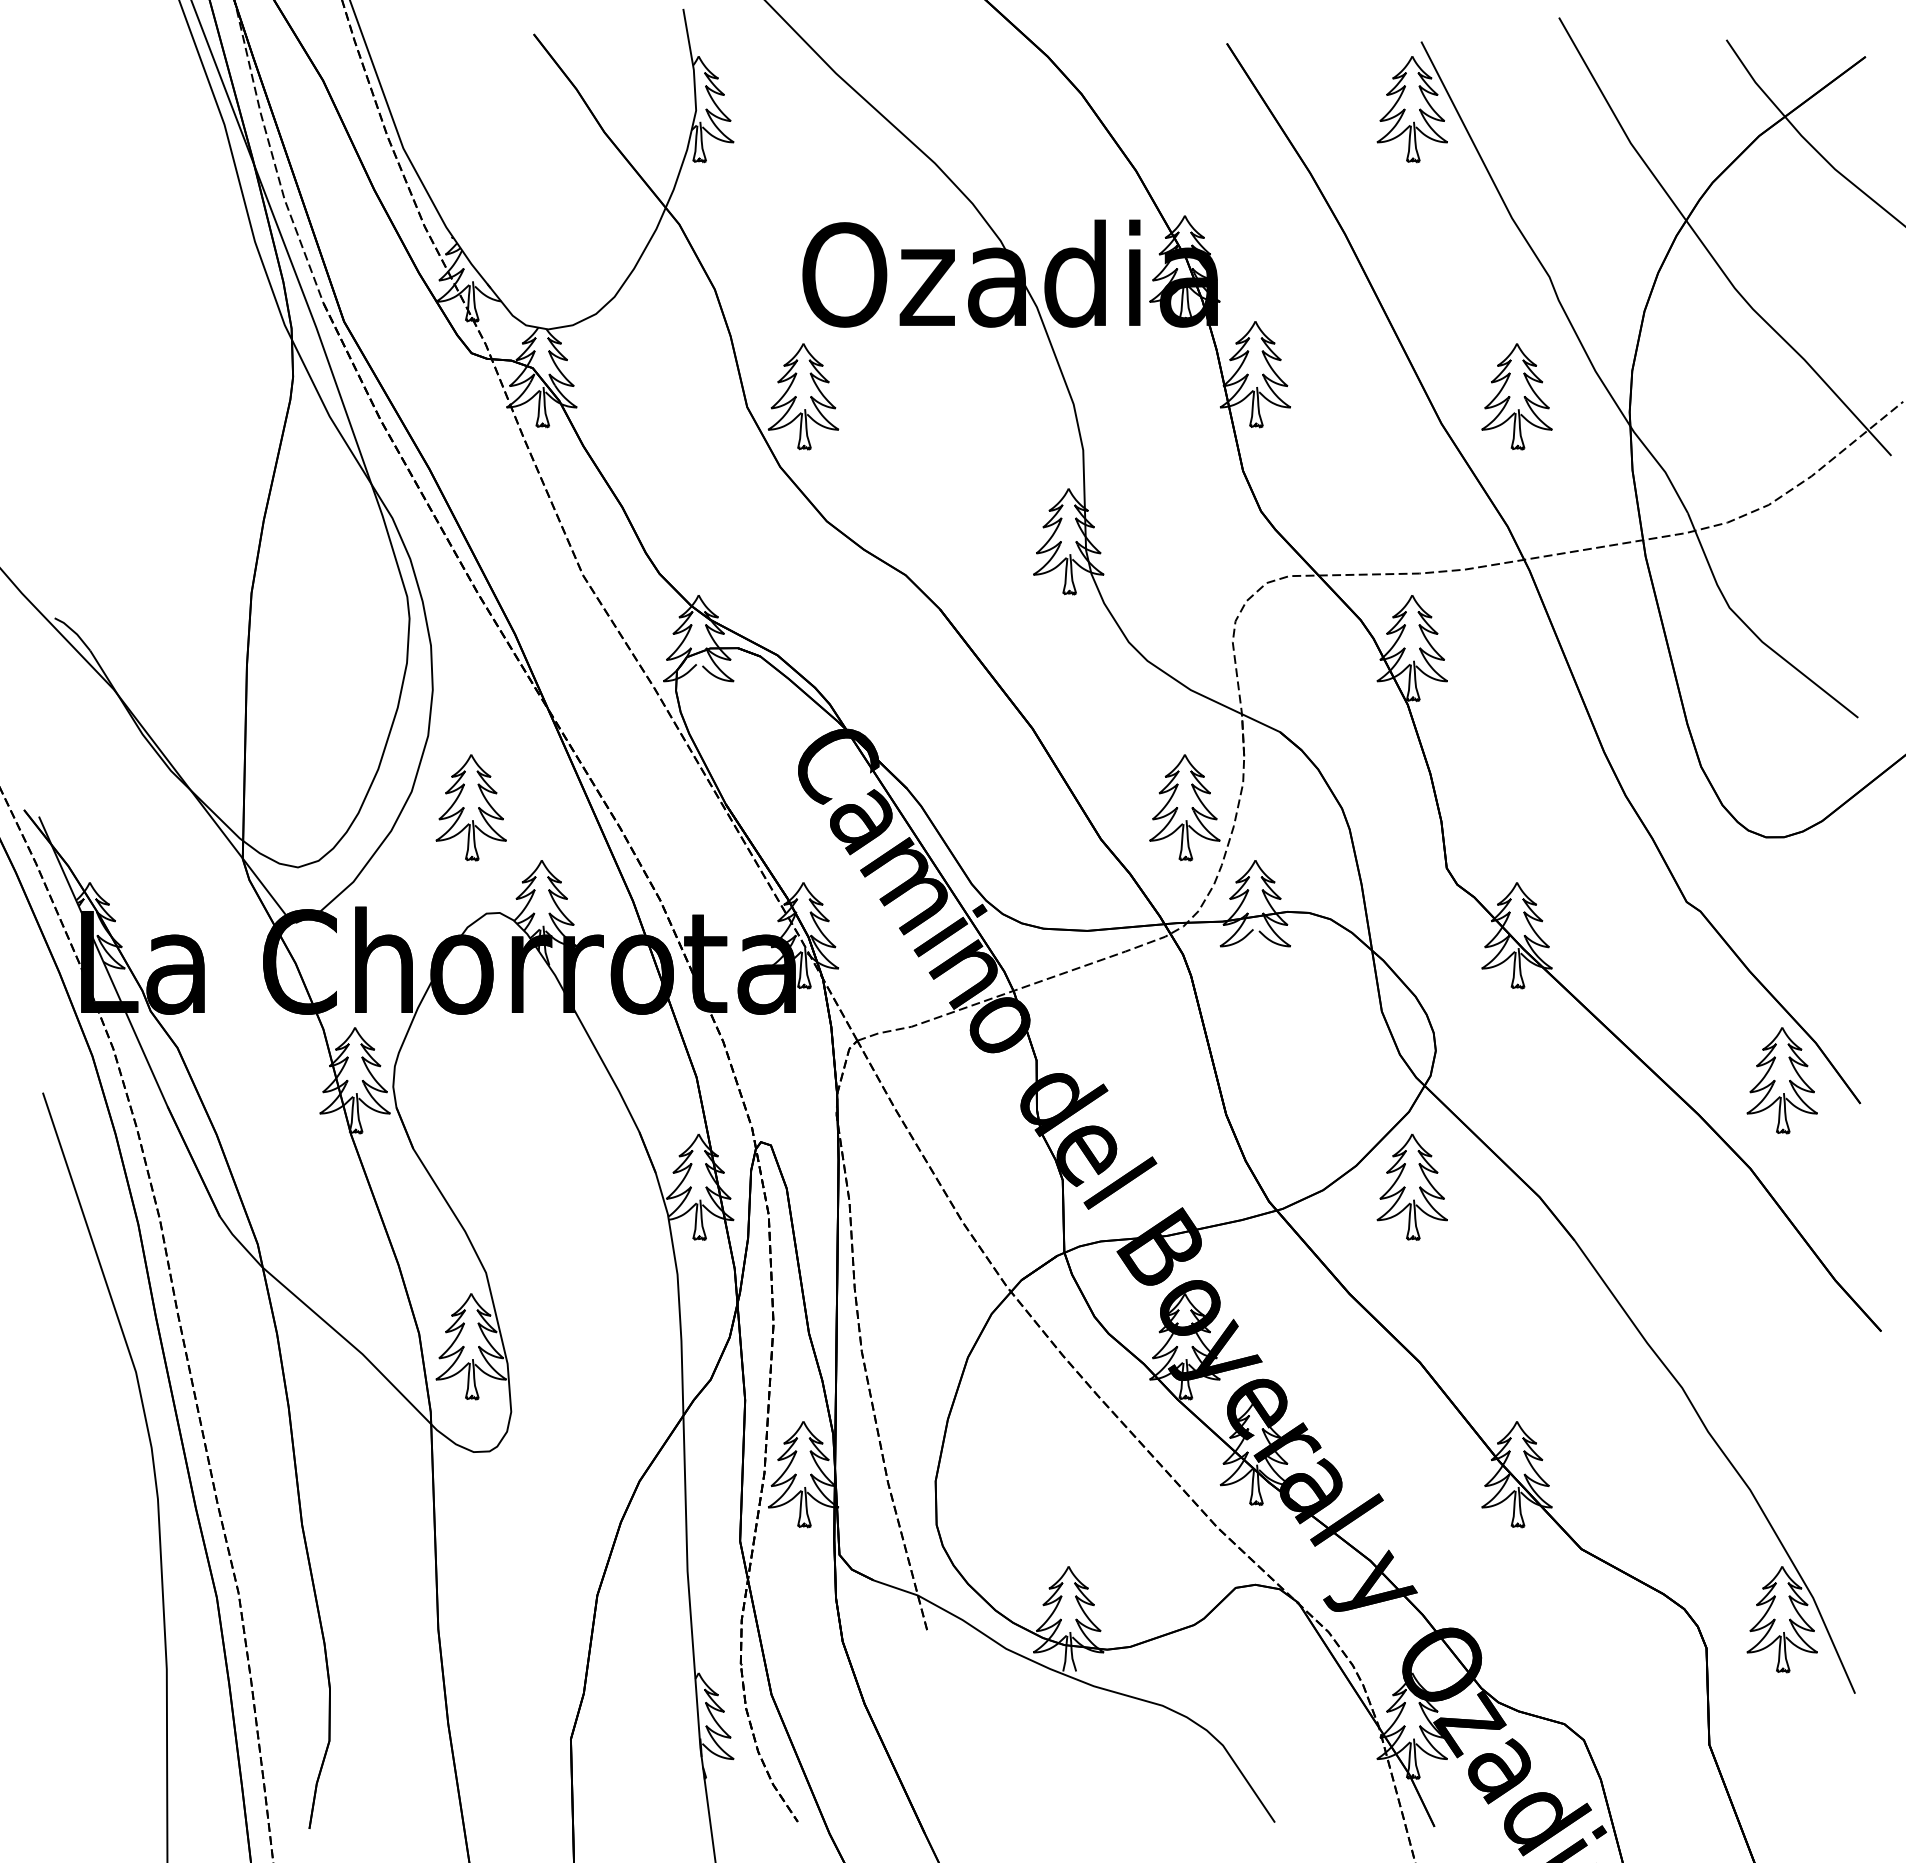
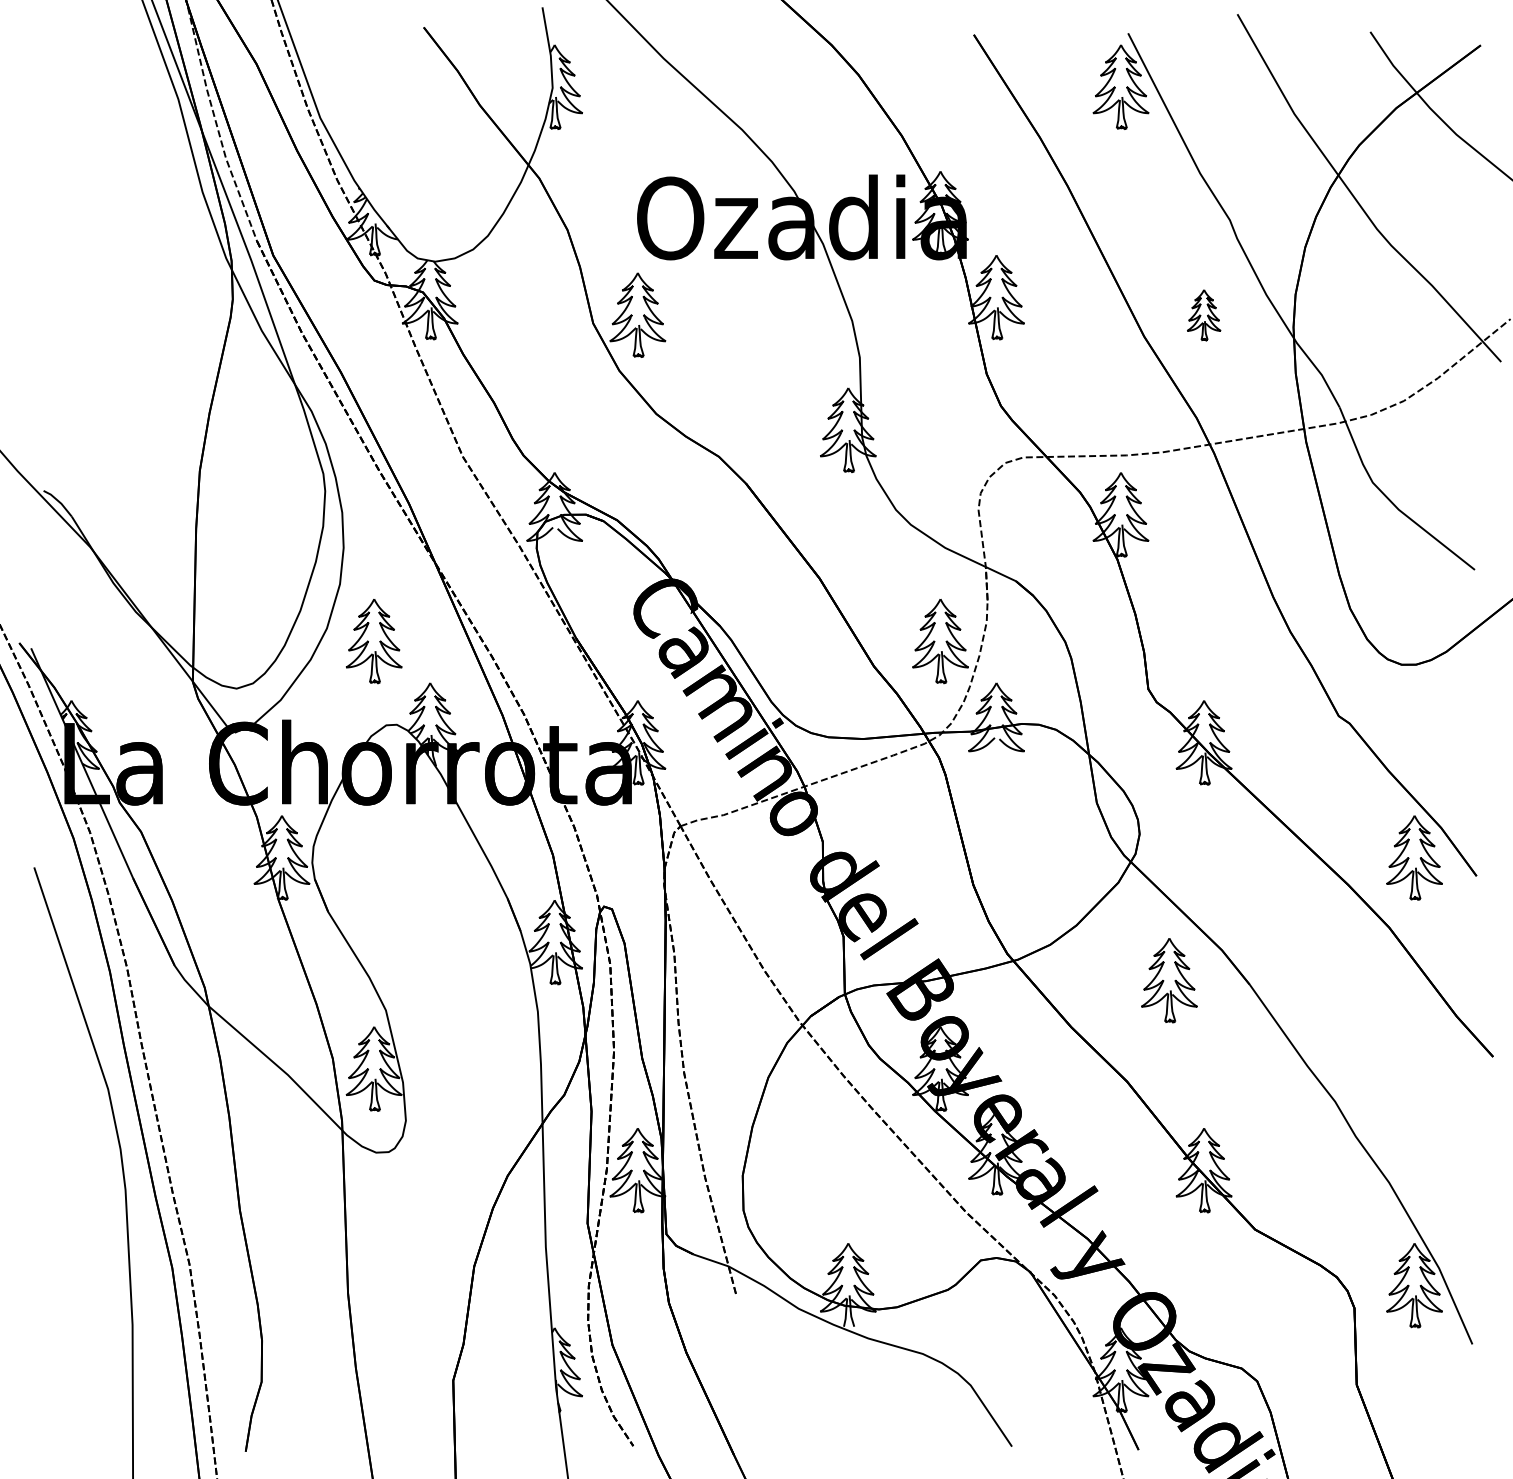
part: (1516, 396) -> (1203, 314), size x0.6
part: (1411, 1186) -> (1168, 979), moved

